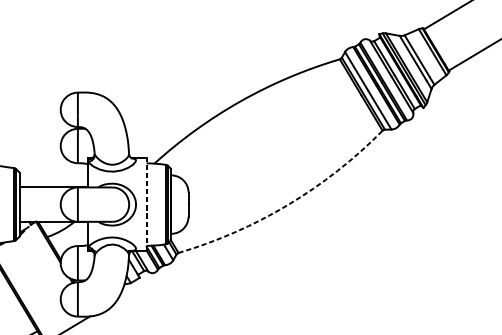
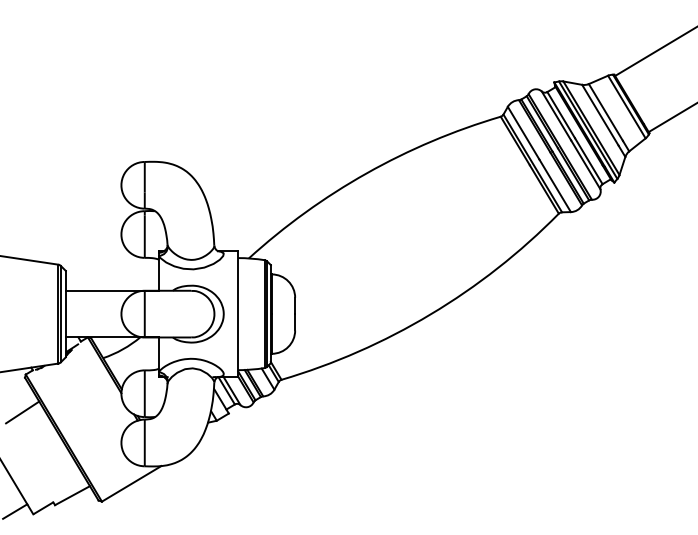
line: (146, 204) -> (238, 313), dashed -> solid
arc: (288, 204) -> (430, 314), dashed -> solid

